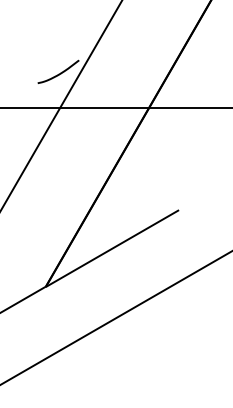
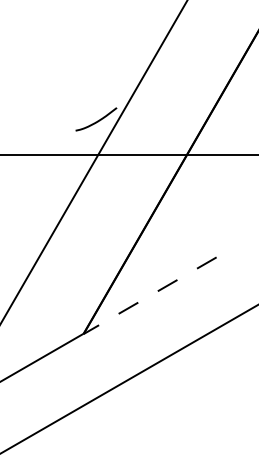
line: (112, 248) -> (150, 295), solid -> dashed

